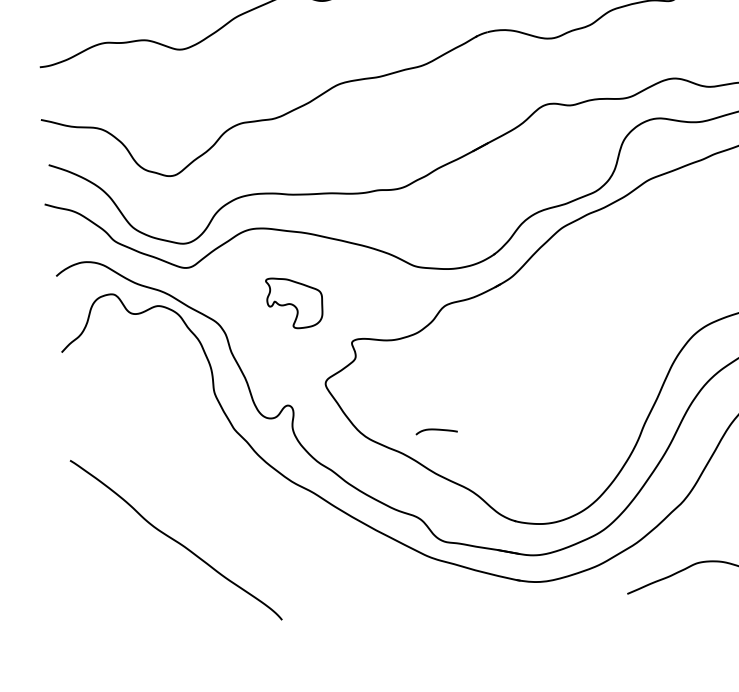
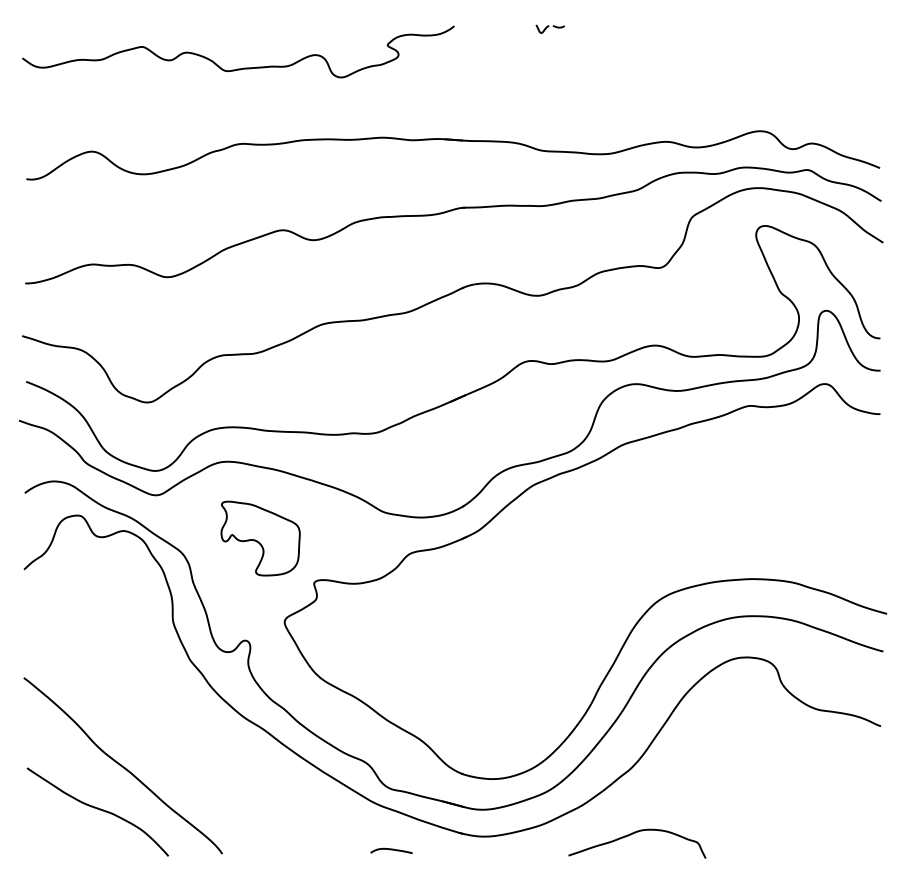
part: (294, 302) -> (260, 538), size x1.43
curve: (436, 430) -> (391, 850), moved
curve: (154, 585) -> (97, 809), added

